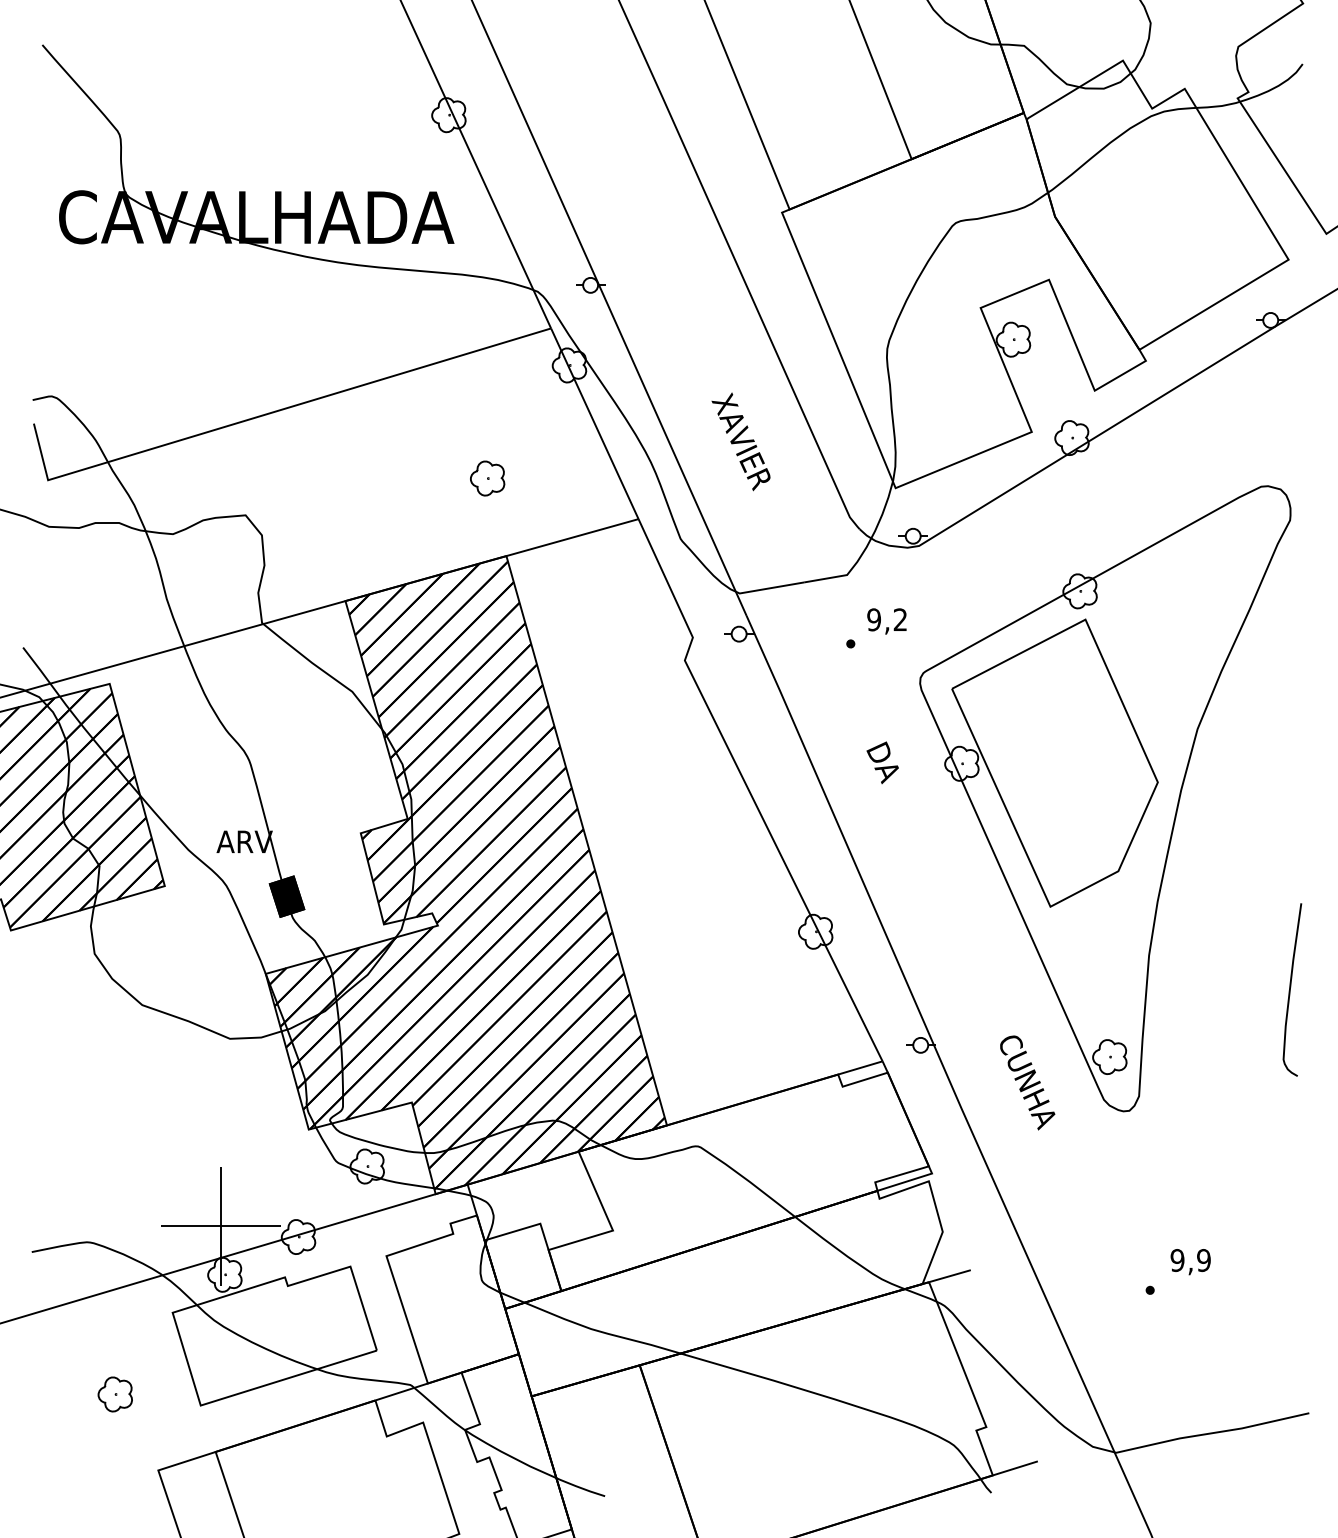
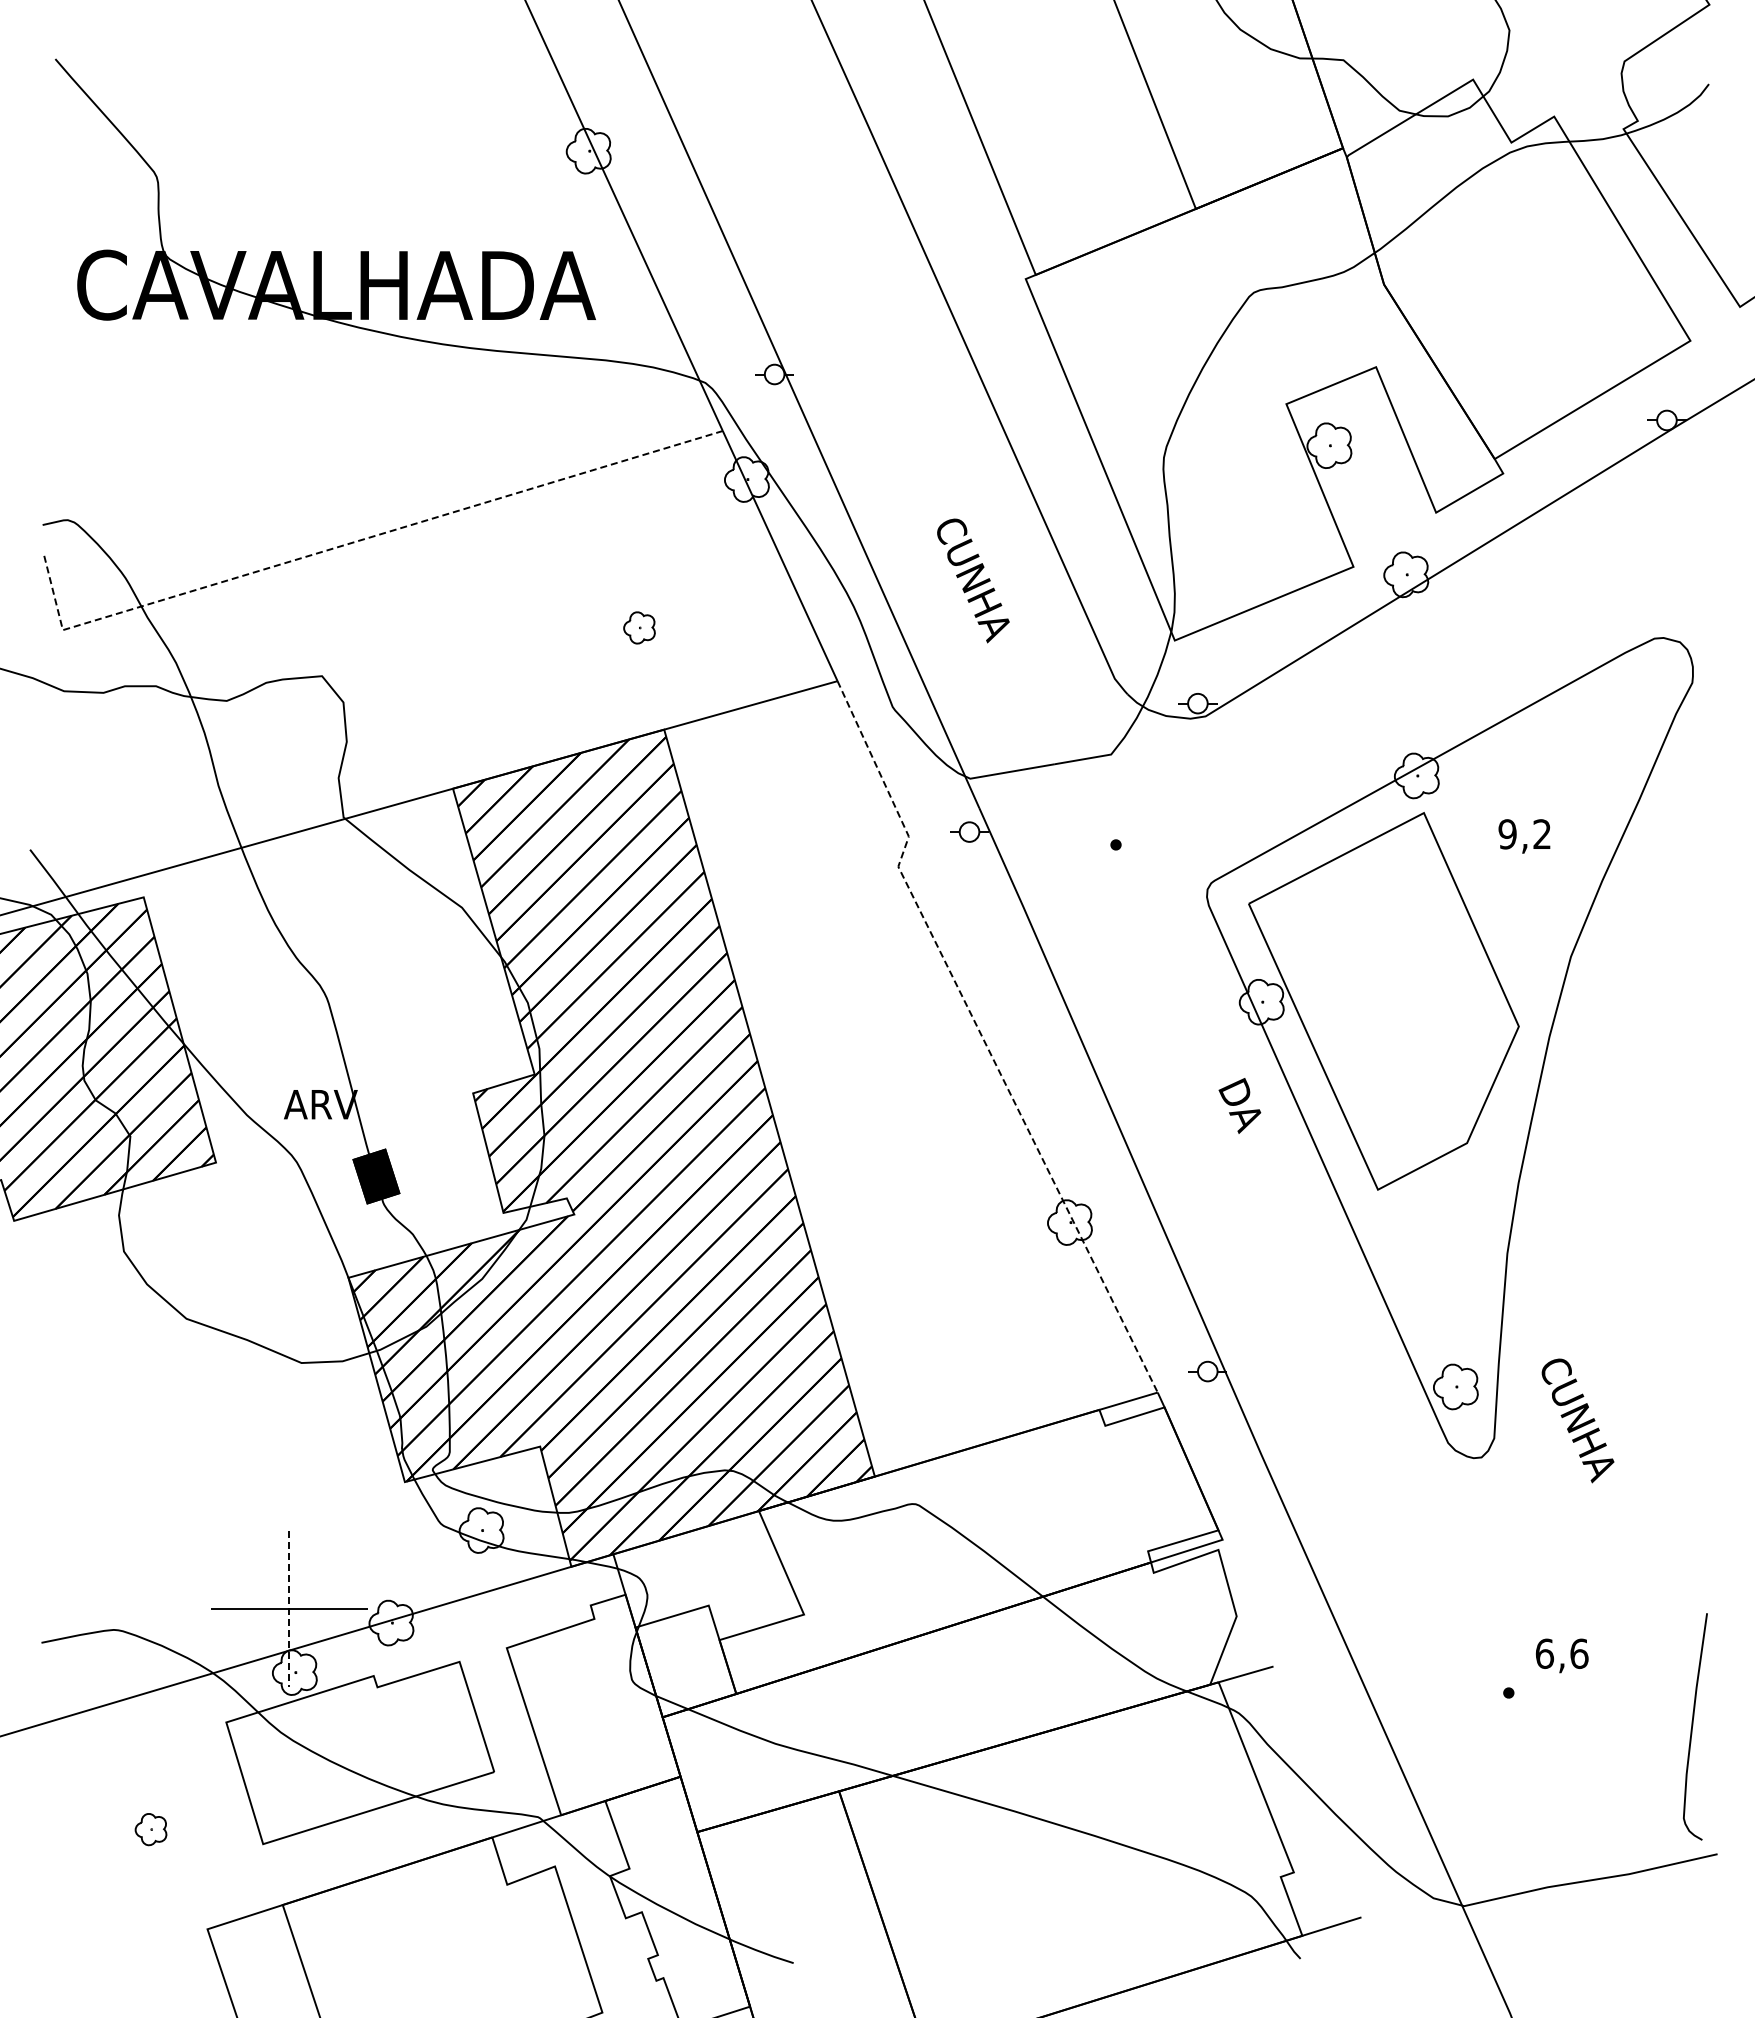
line: (271, 412) -> (355, 541), solid -> dashed
text: (740, 441) -> (971, 579), XAVIER -> CUNHA
part: (487, 478) -> (639, 627), size x0.7
text: (886, 621) -> (1524, 836), moved
text: (882, 762) -> (1239, 1105), moved
line: (749, 790) -> (982, 1037), solid -> dashed
curve: (1290, 988) -> (1693, 1725), moved
text: (1027, 1082) -> (1577, 1420), moved
line: (220, 1226) -> (289, 1609), solid -> dashed
text: (1190, 1260) -> (1561, 1653), 9,9 -> 6,6
part: (114, 1394) -> (150, 1829), size x0.7

